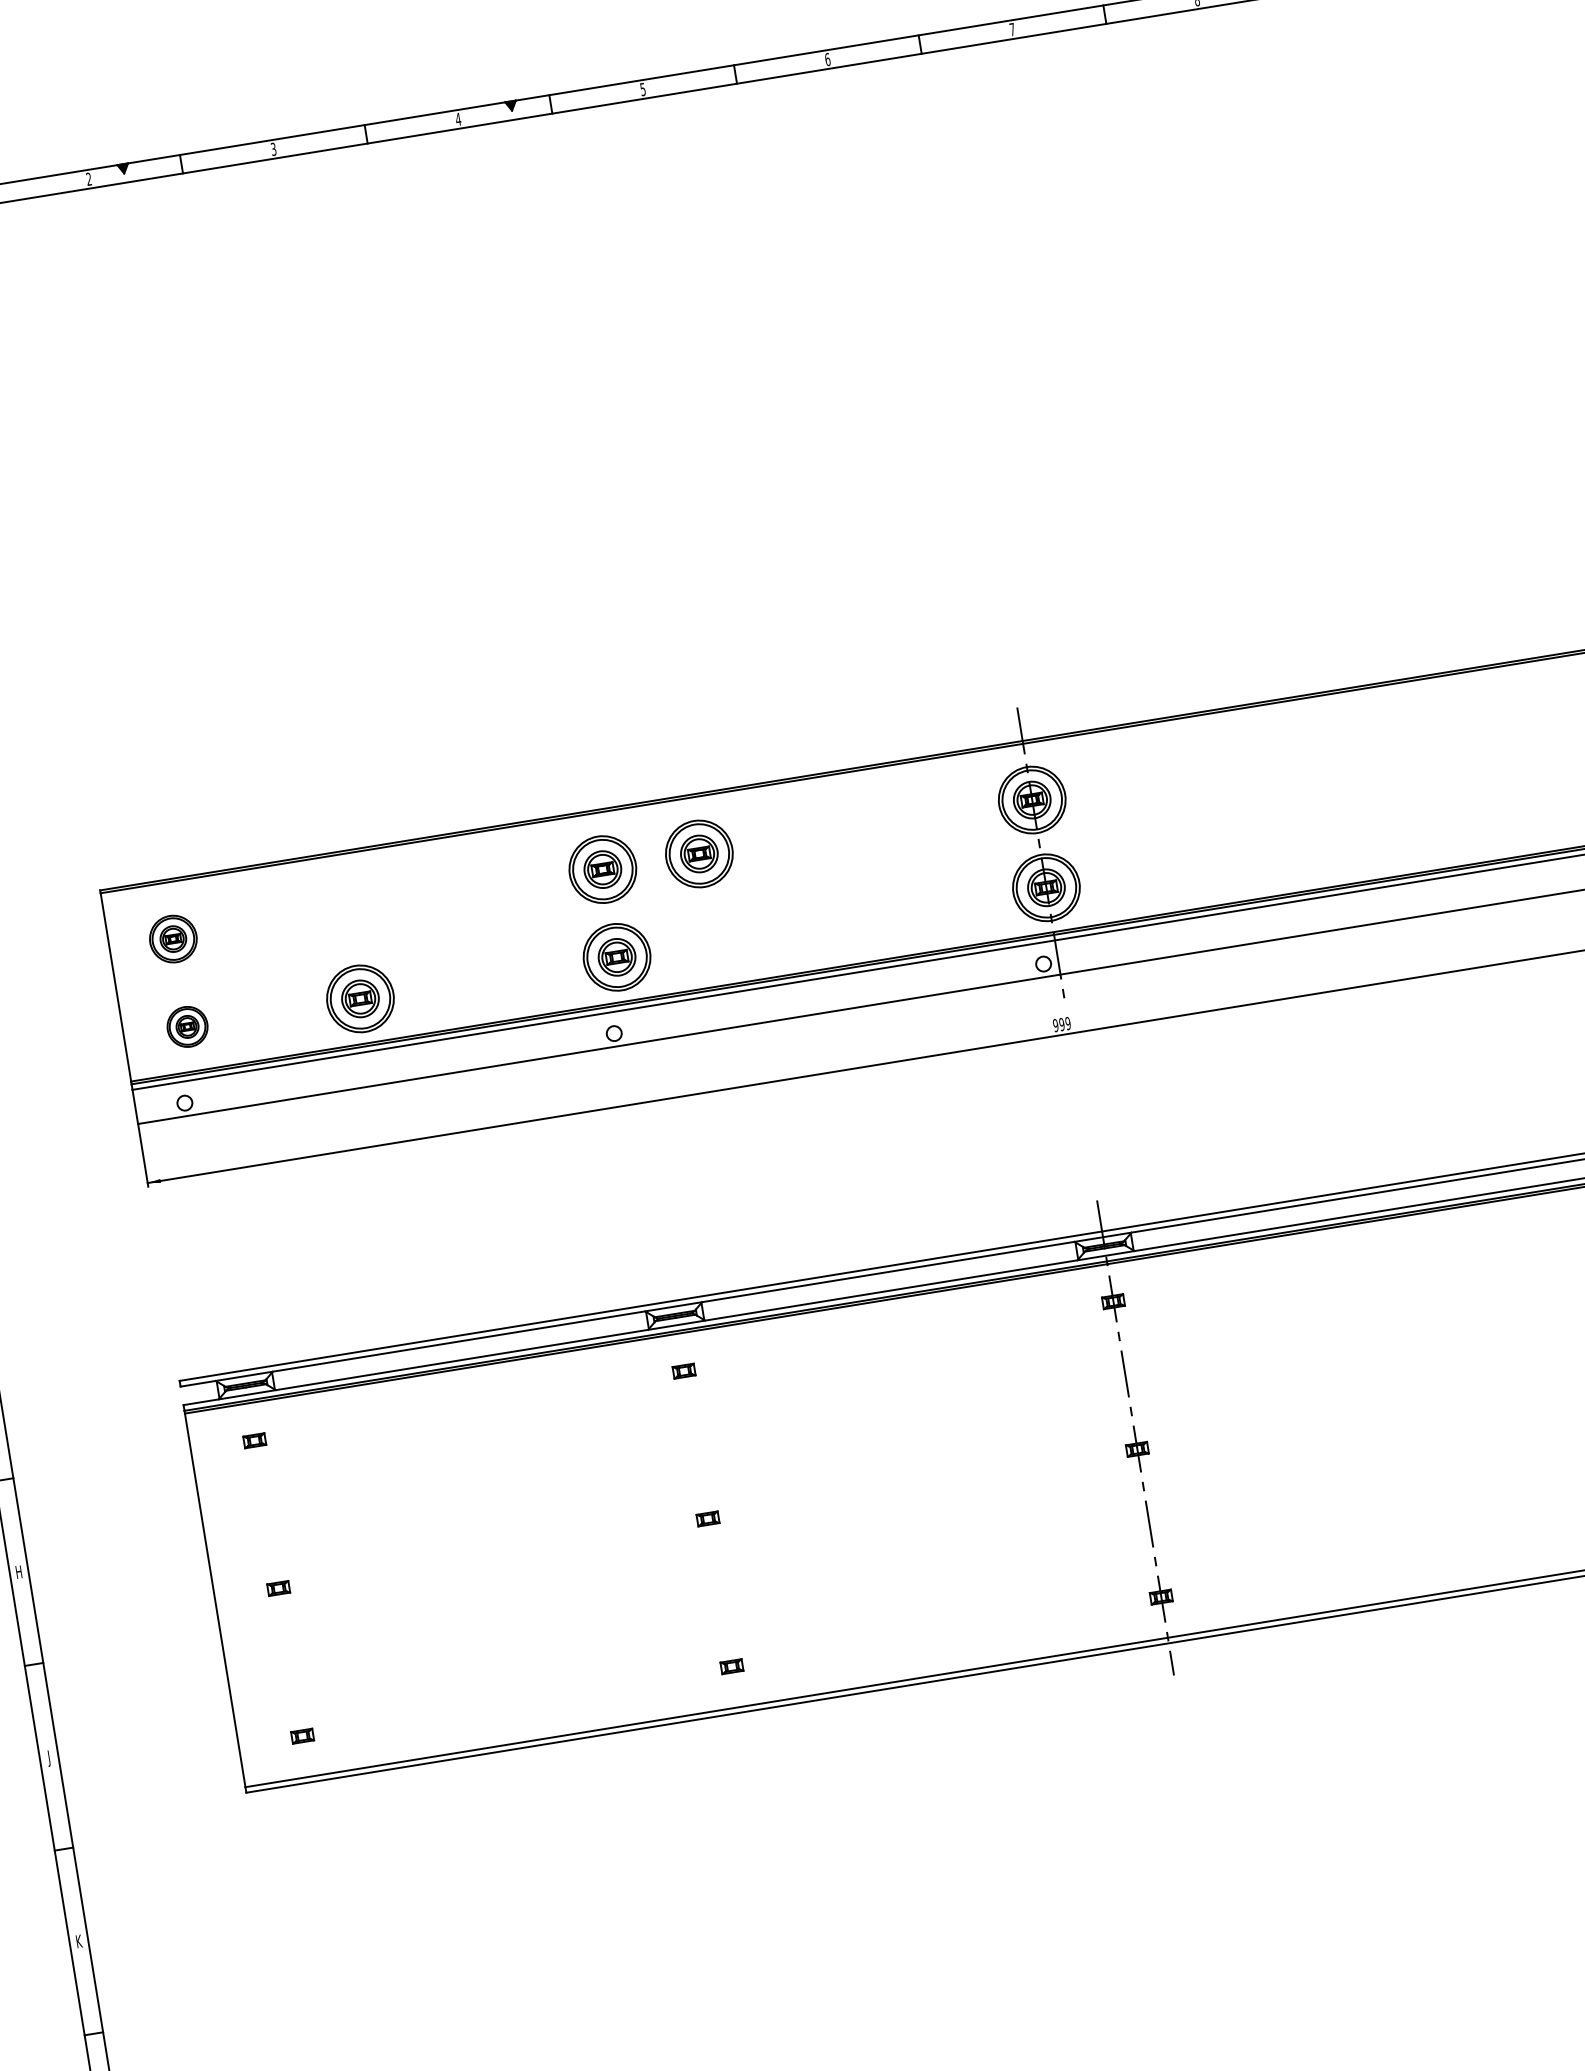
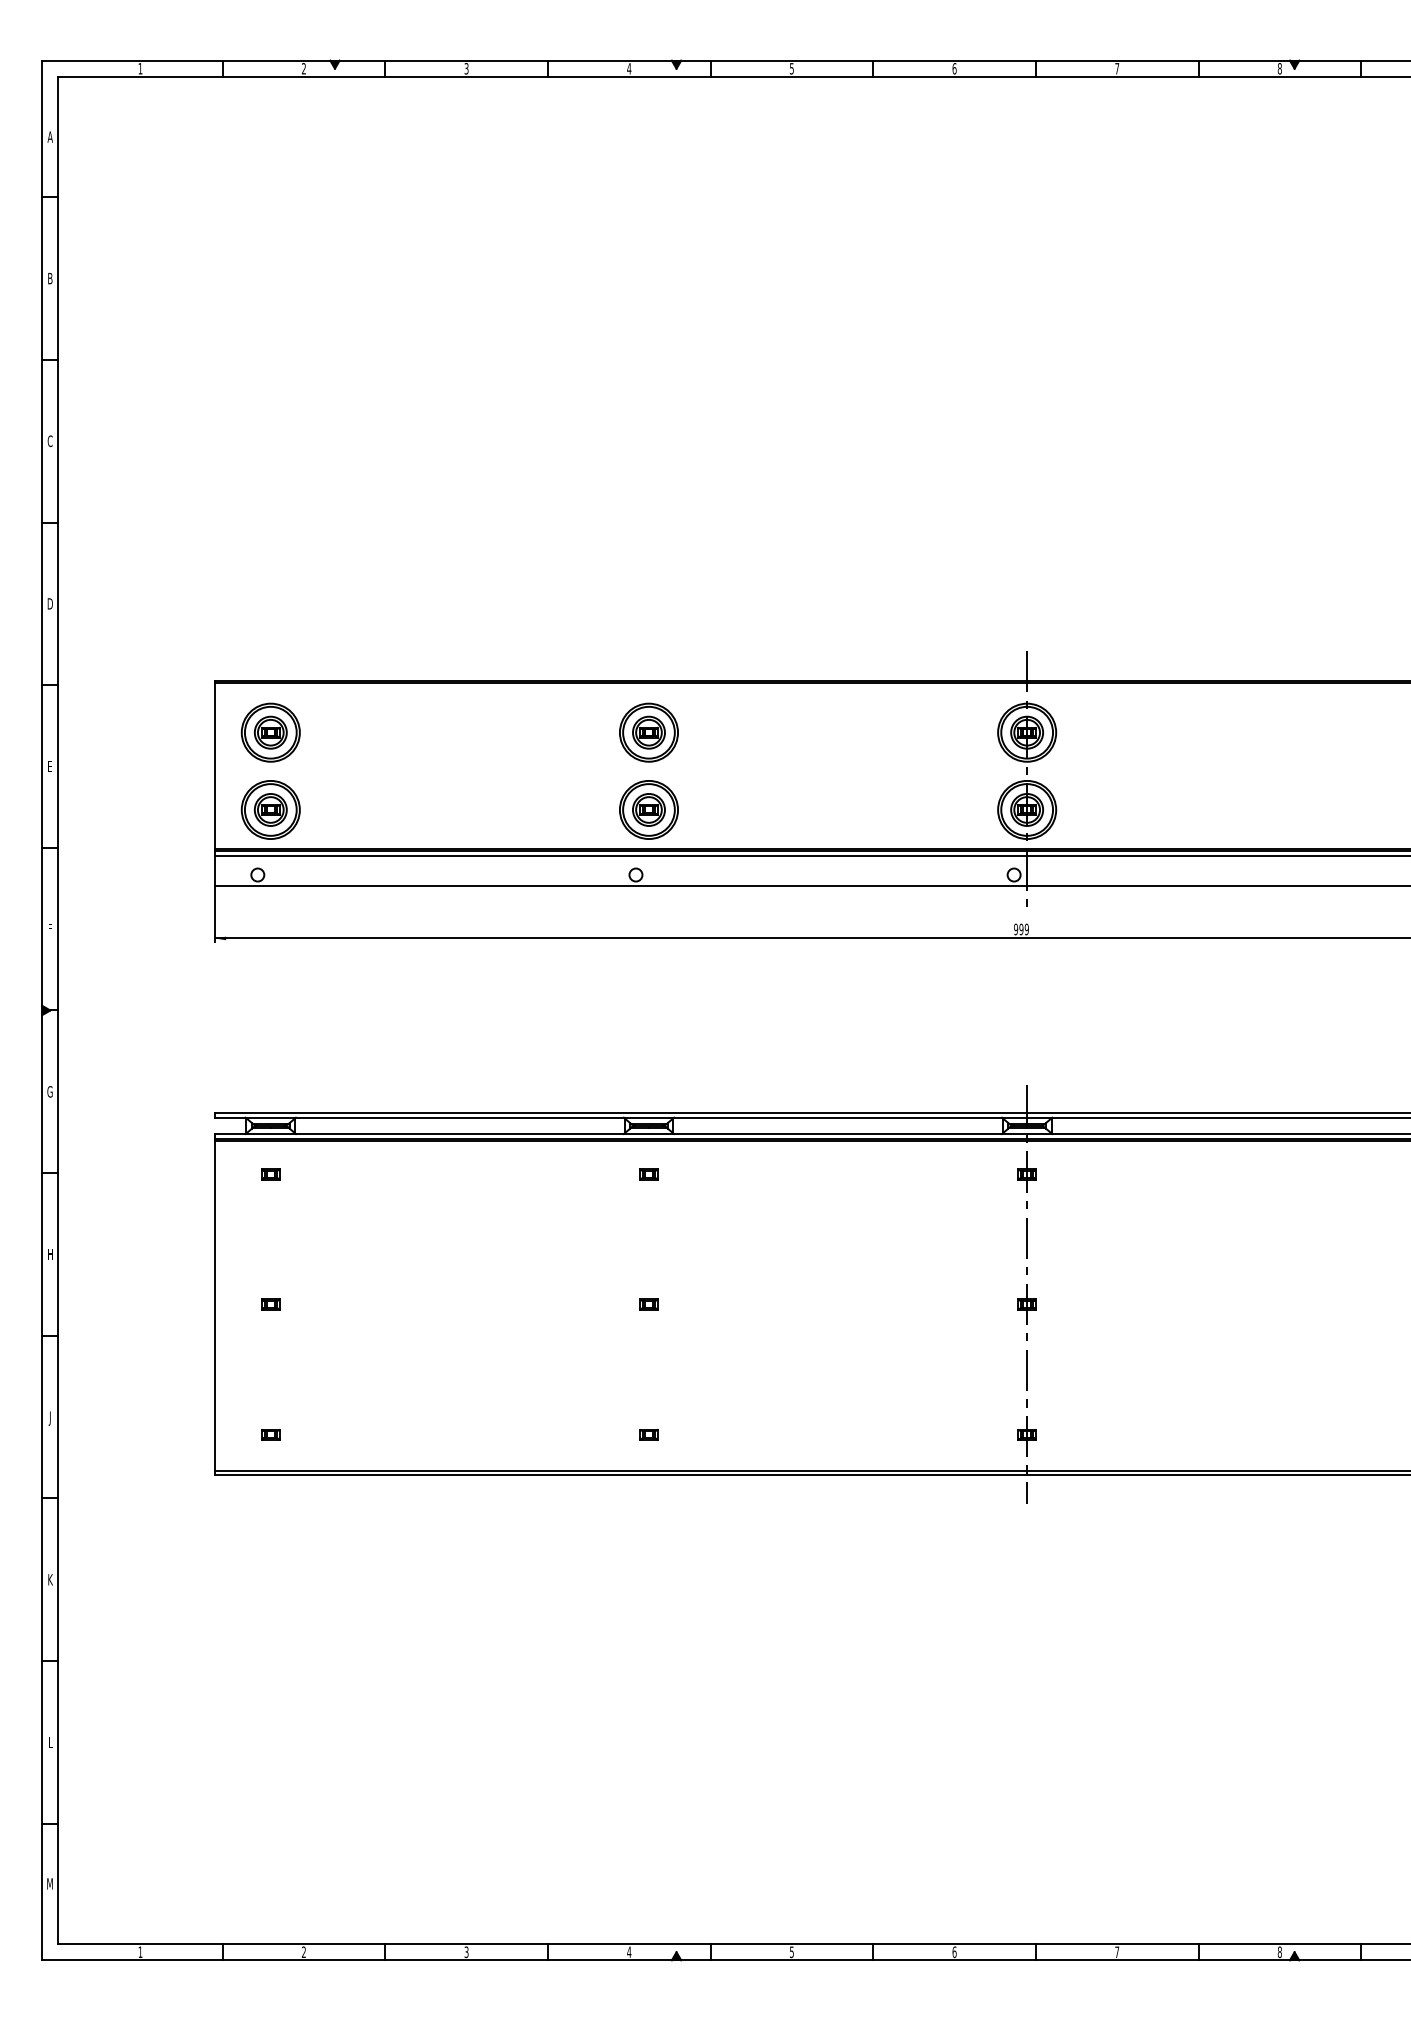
part: (698, 853) -> (733, 732), removed
part: (173, 938) -> (270, 732), size x1.43
part: (359, 998) -> (422, 809), removed
part: (187, 1026) -> (270, 809), size x1.67

